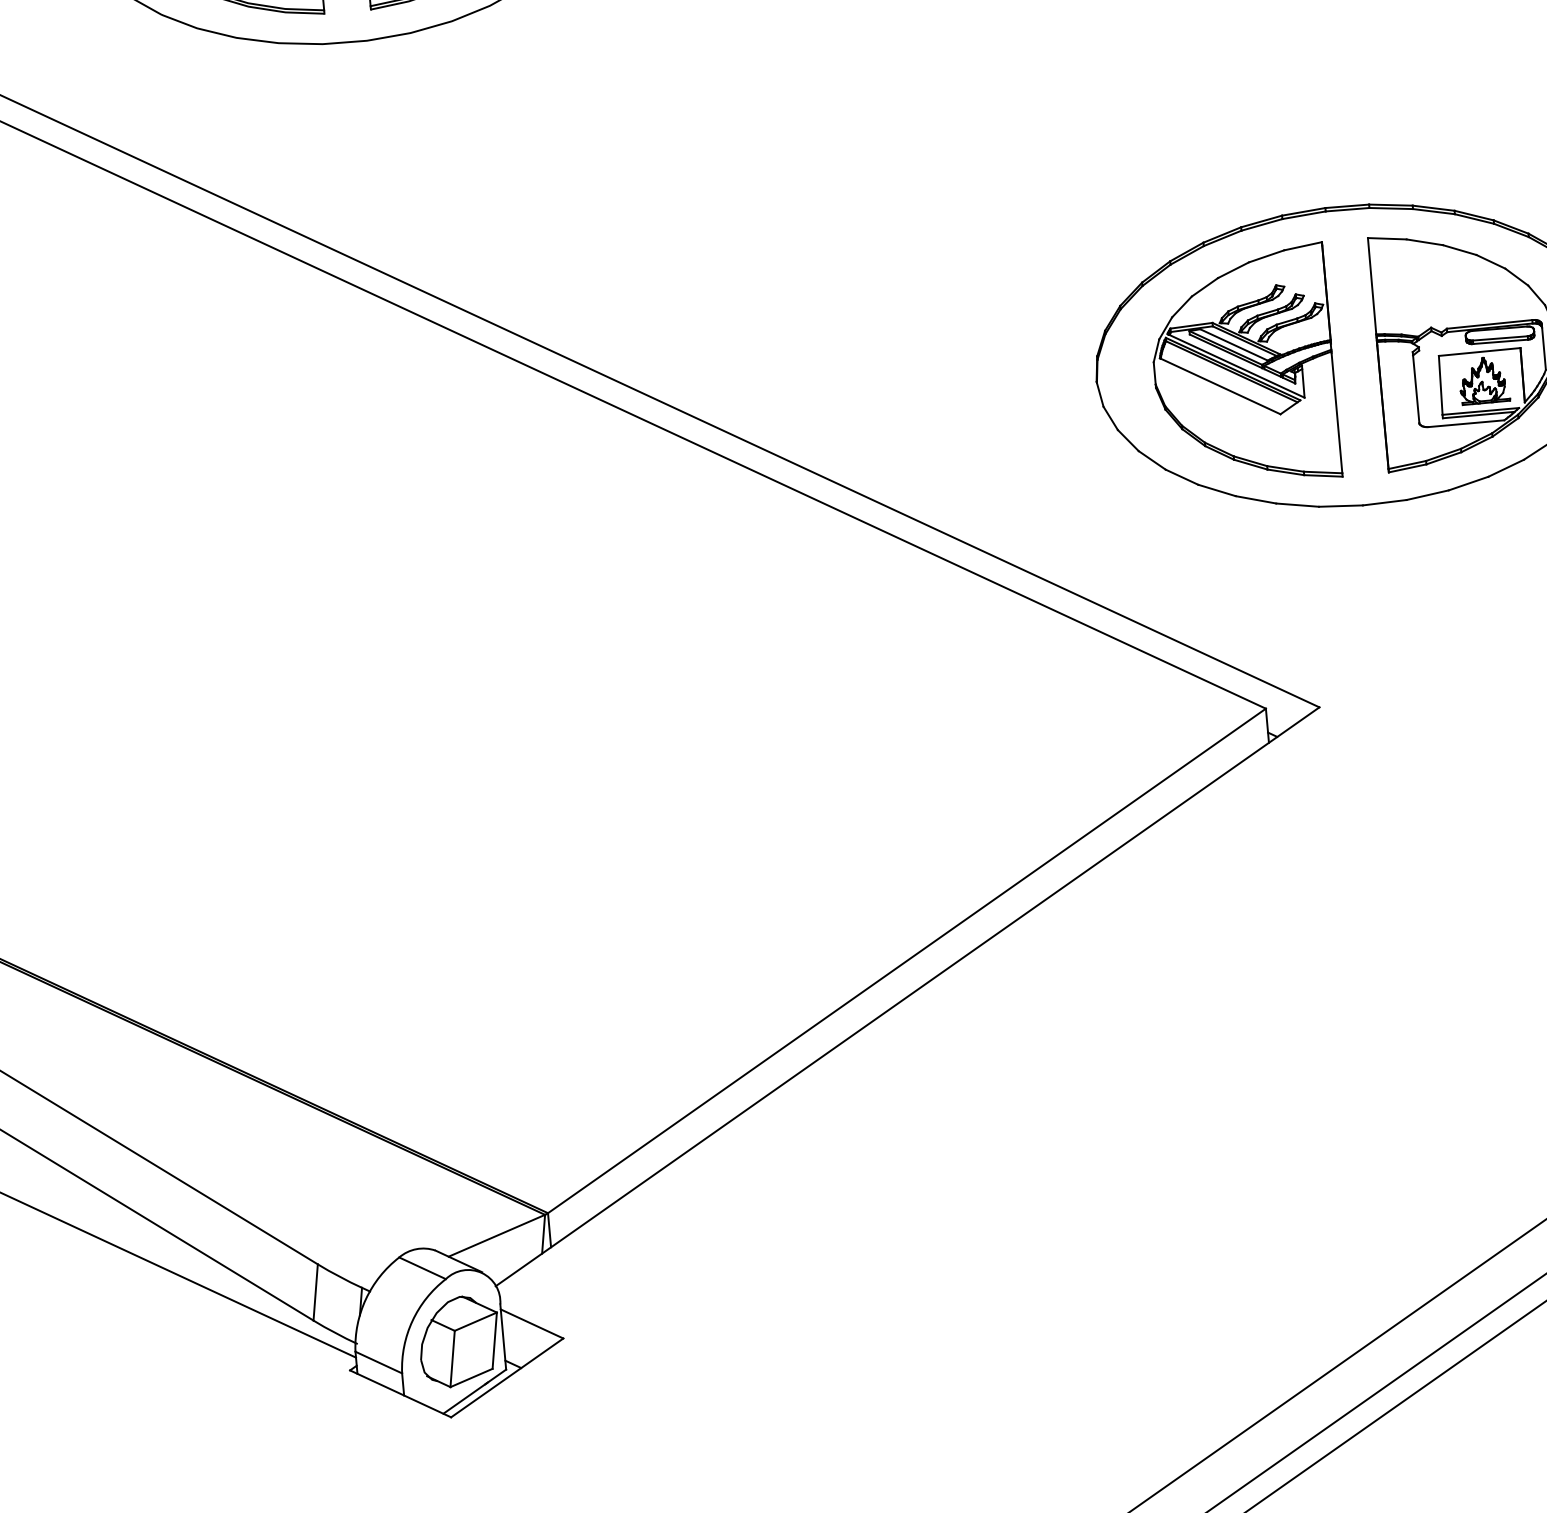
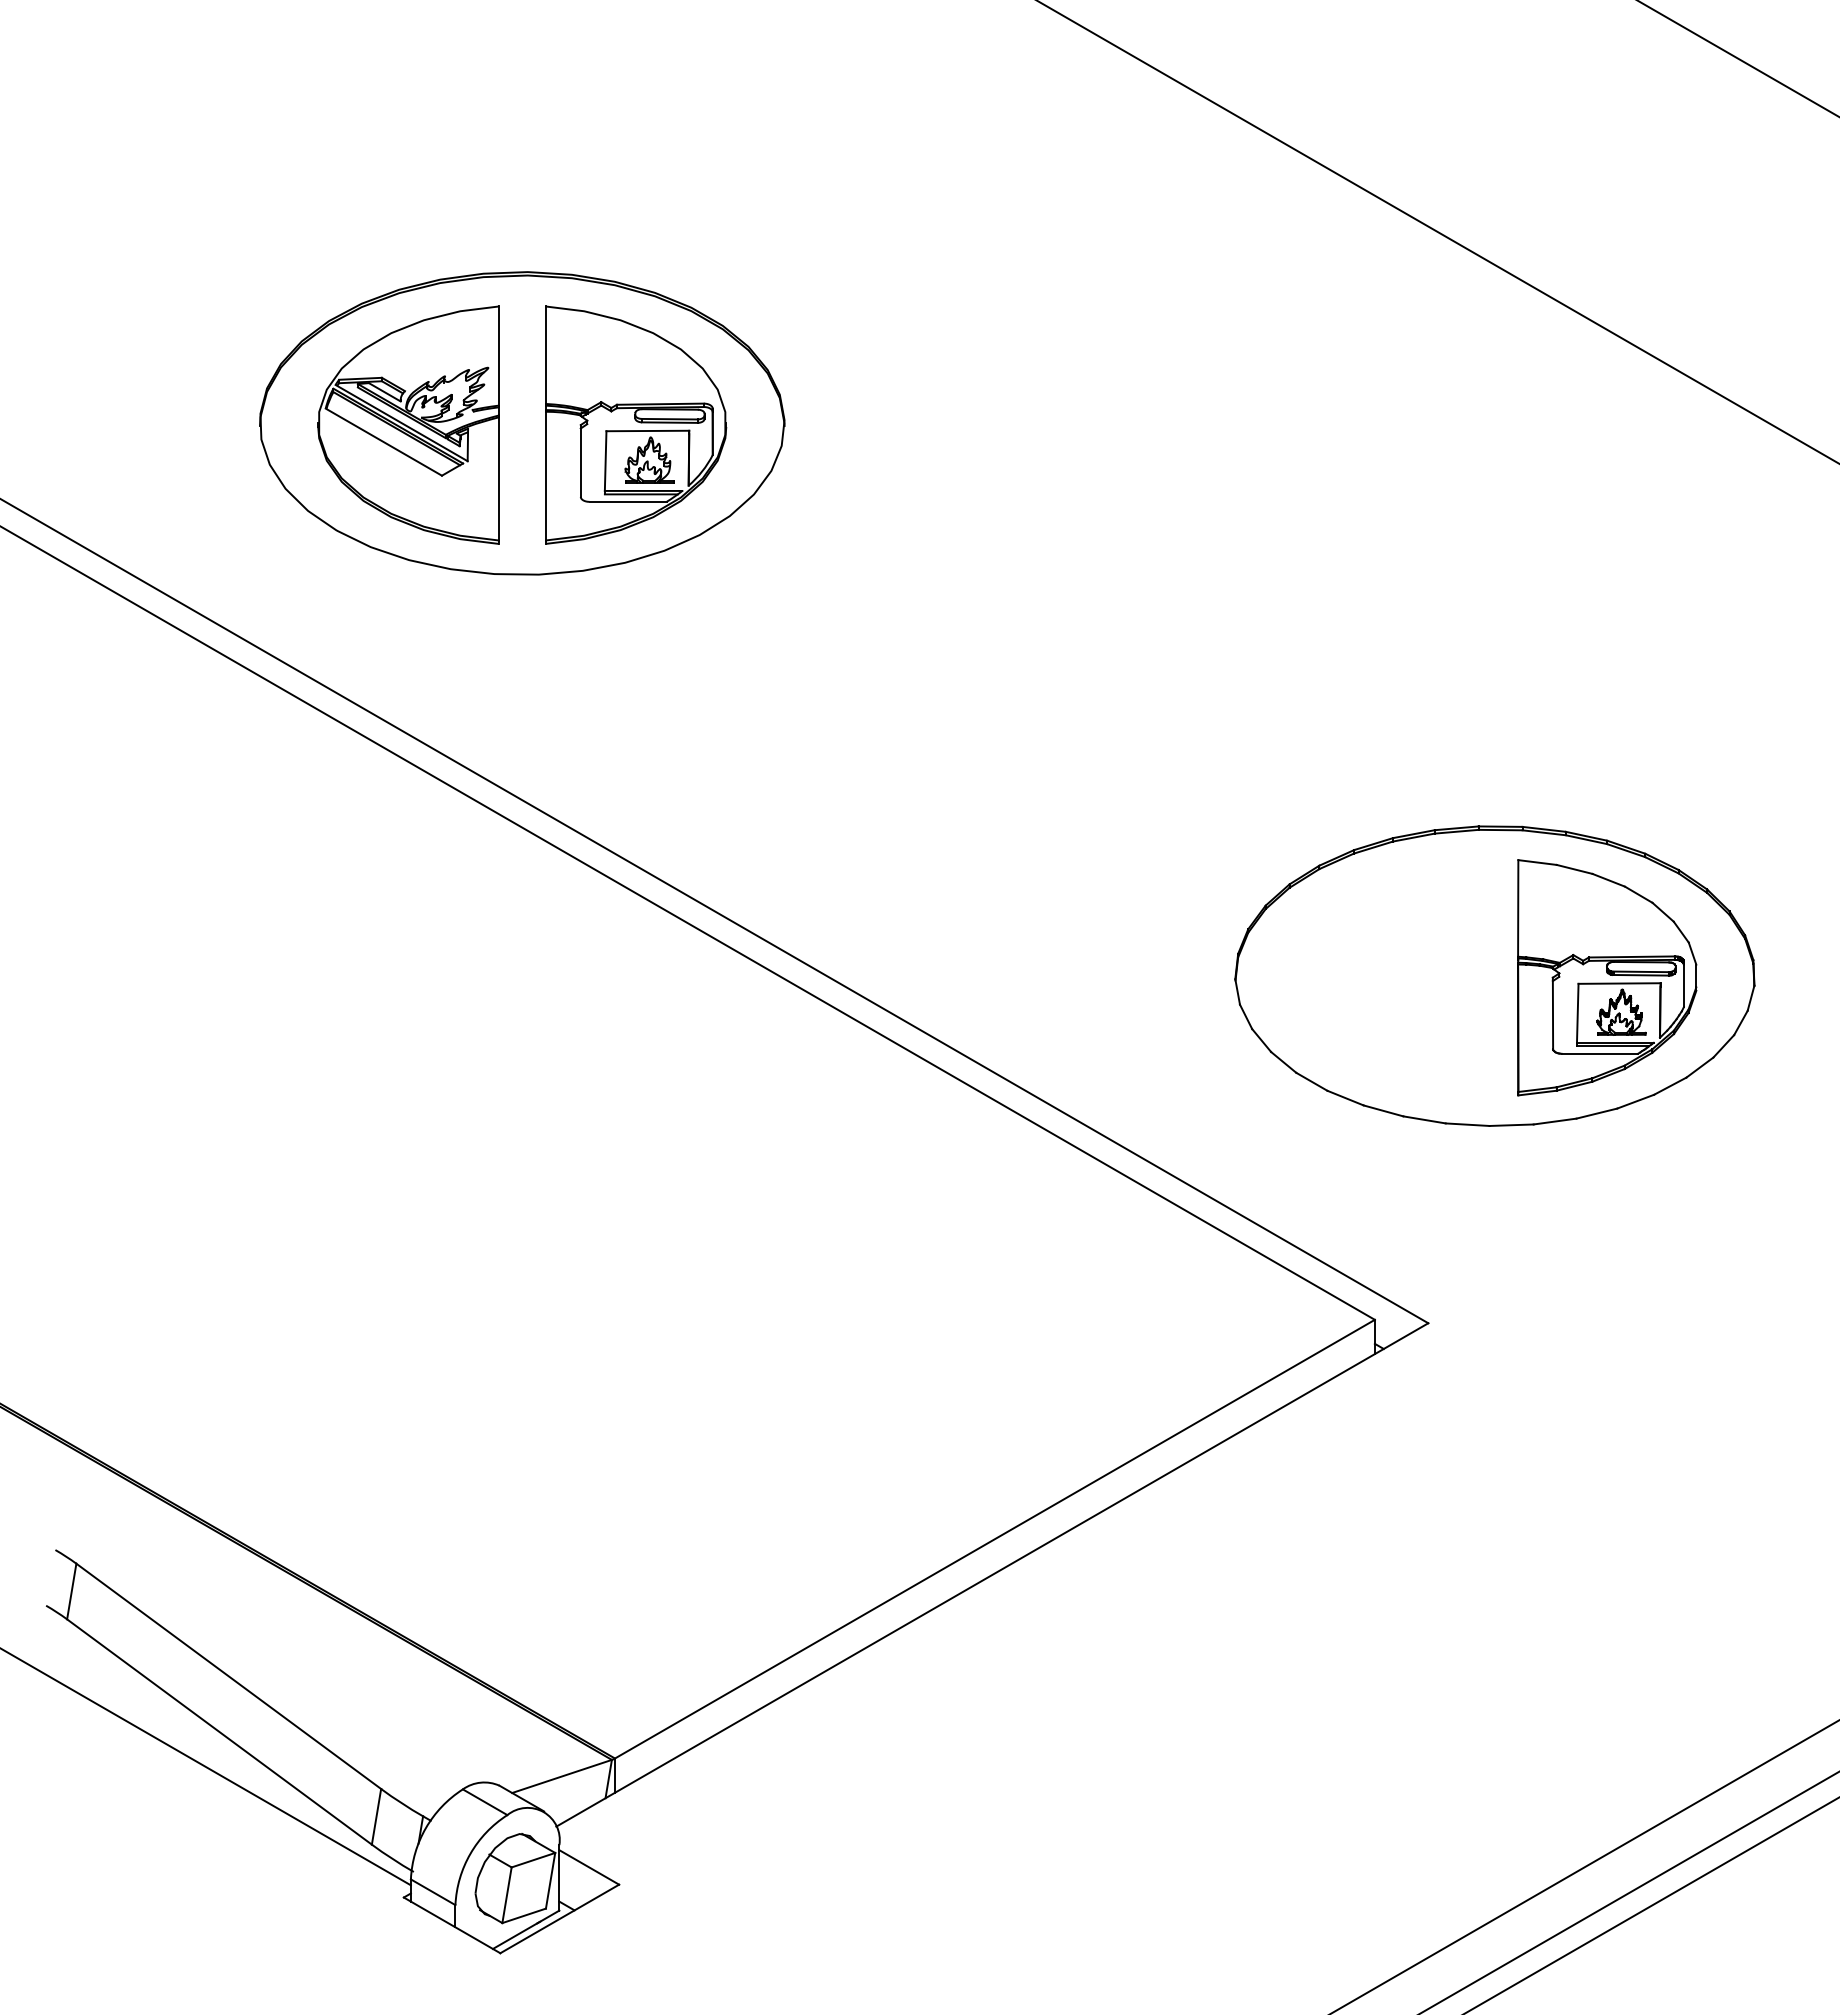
part: (1244, 366) -> (1383, 977), removed

